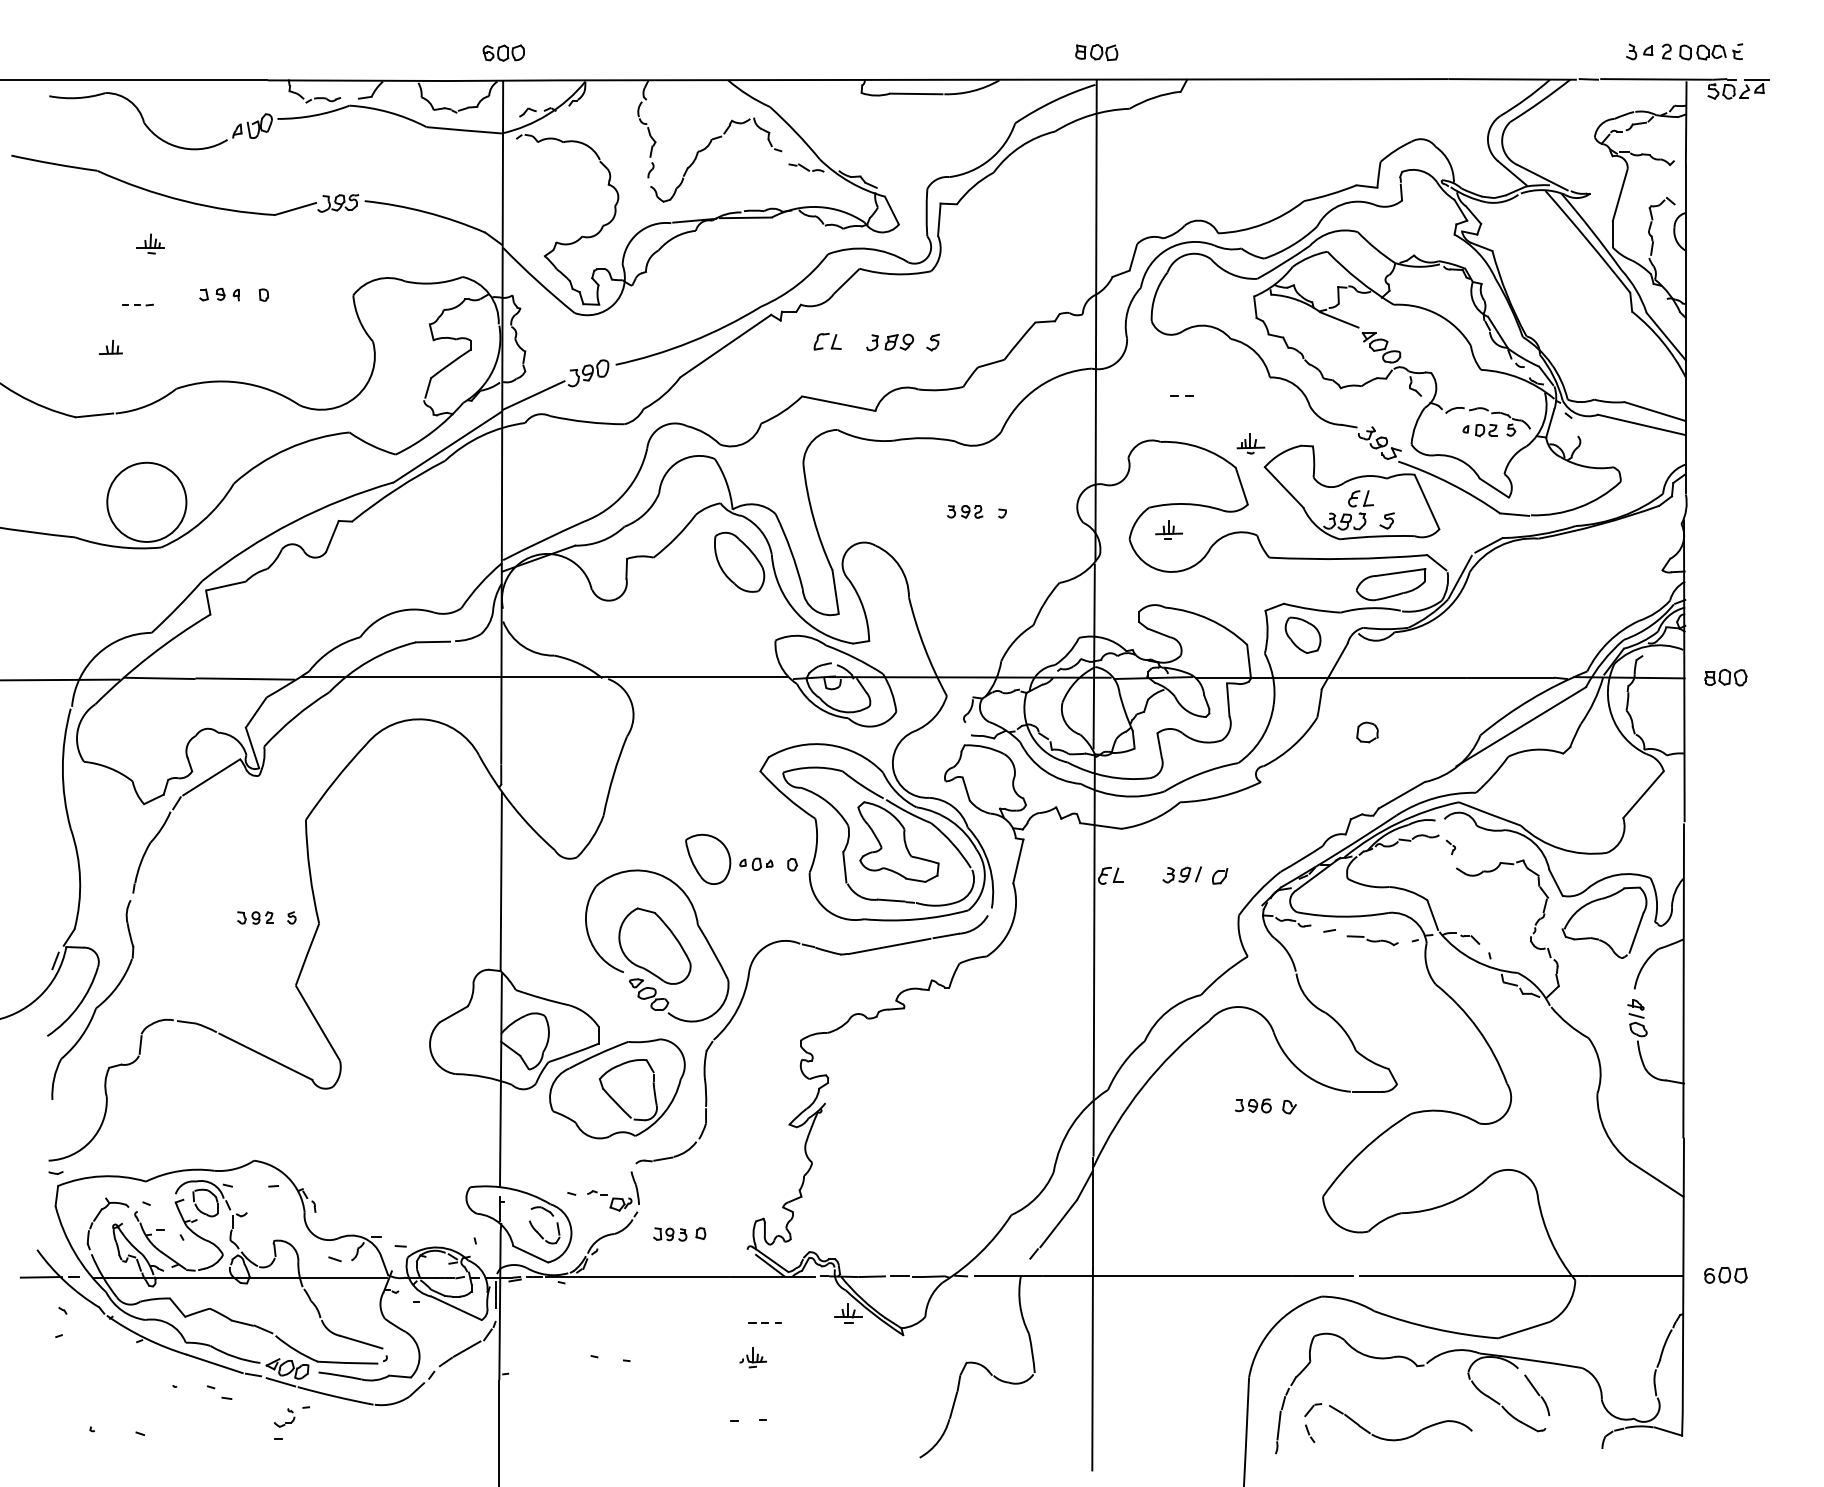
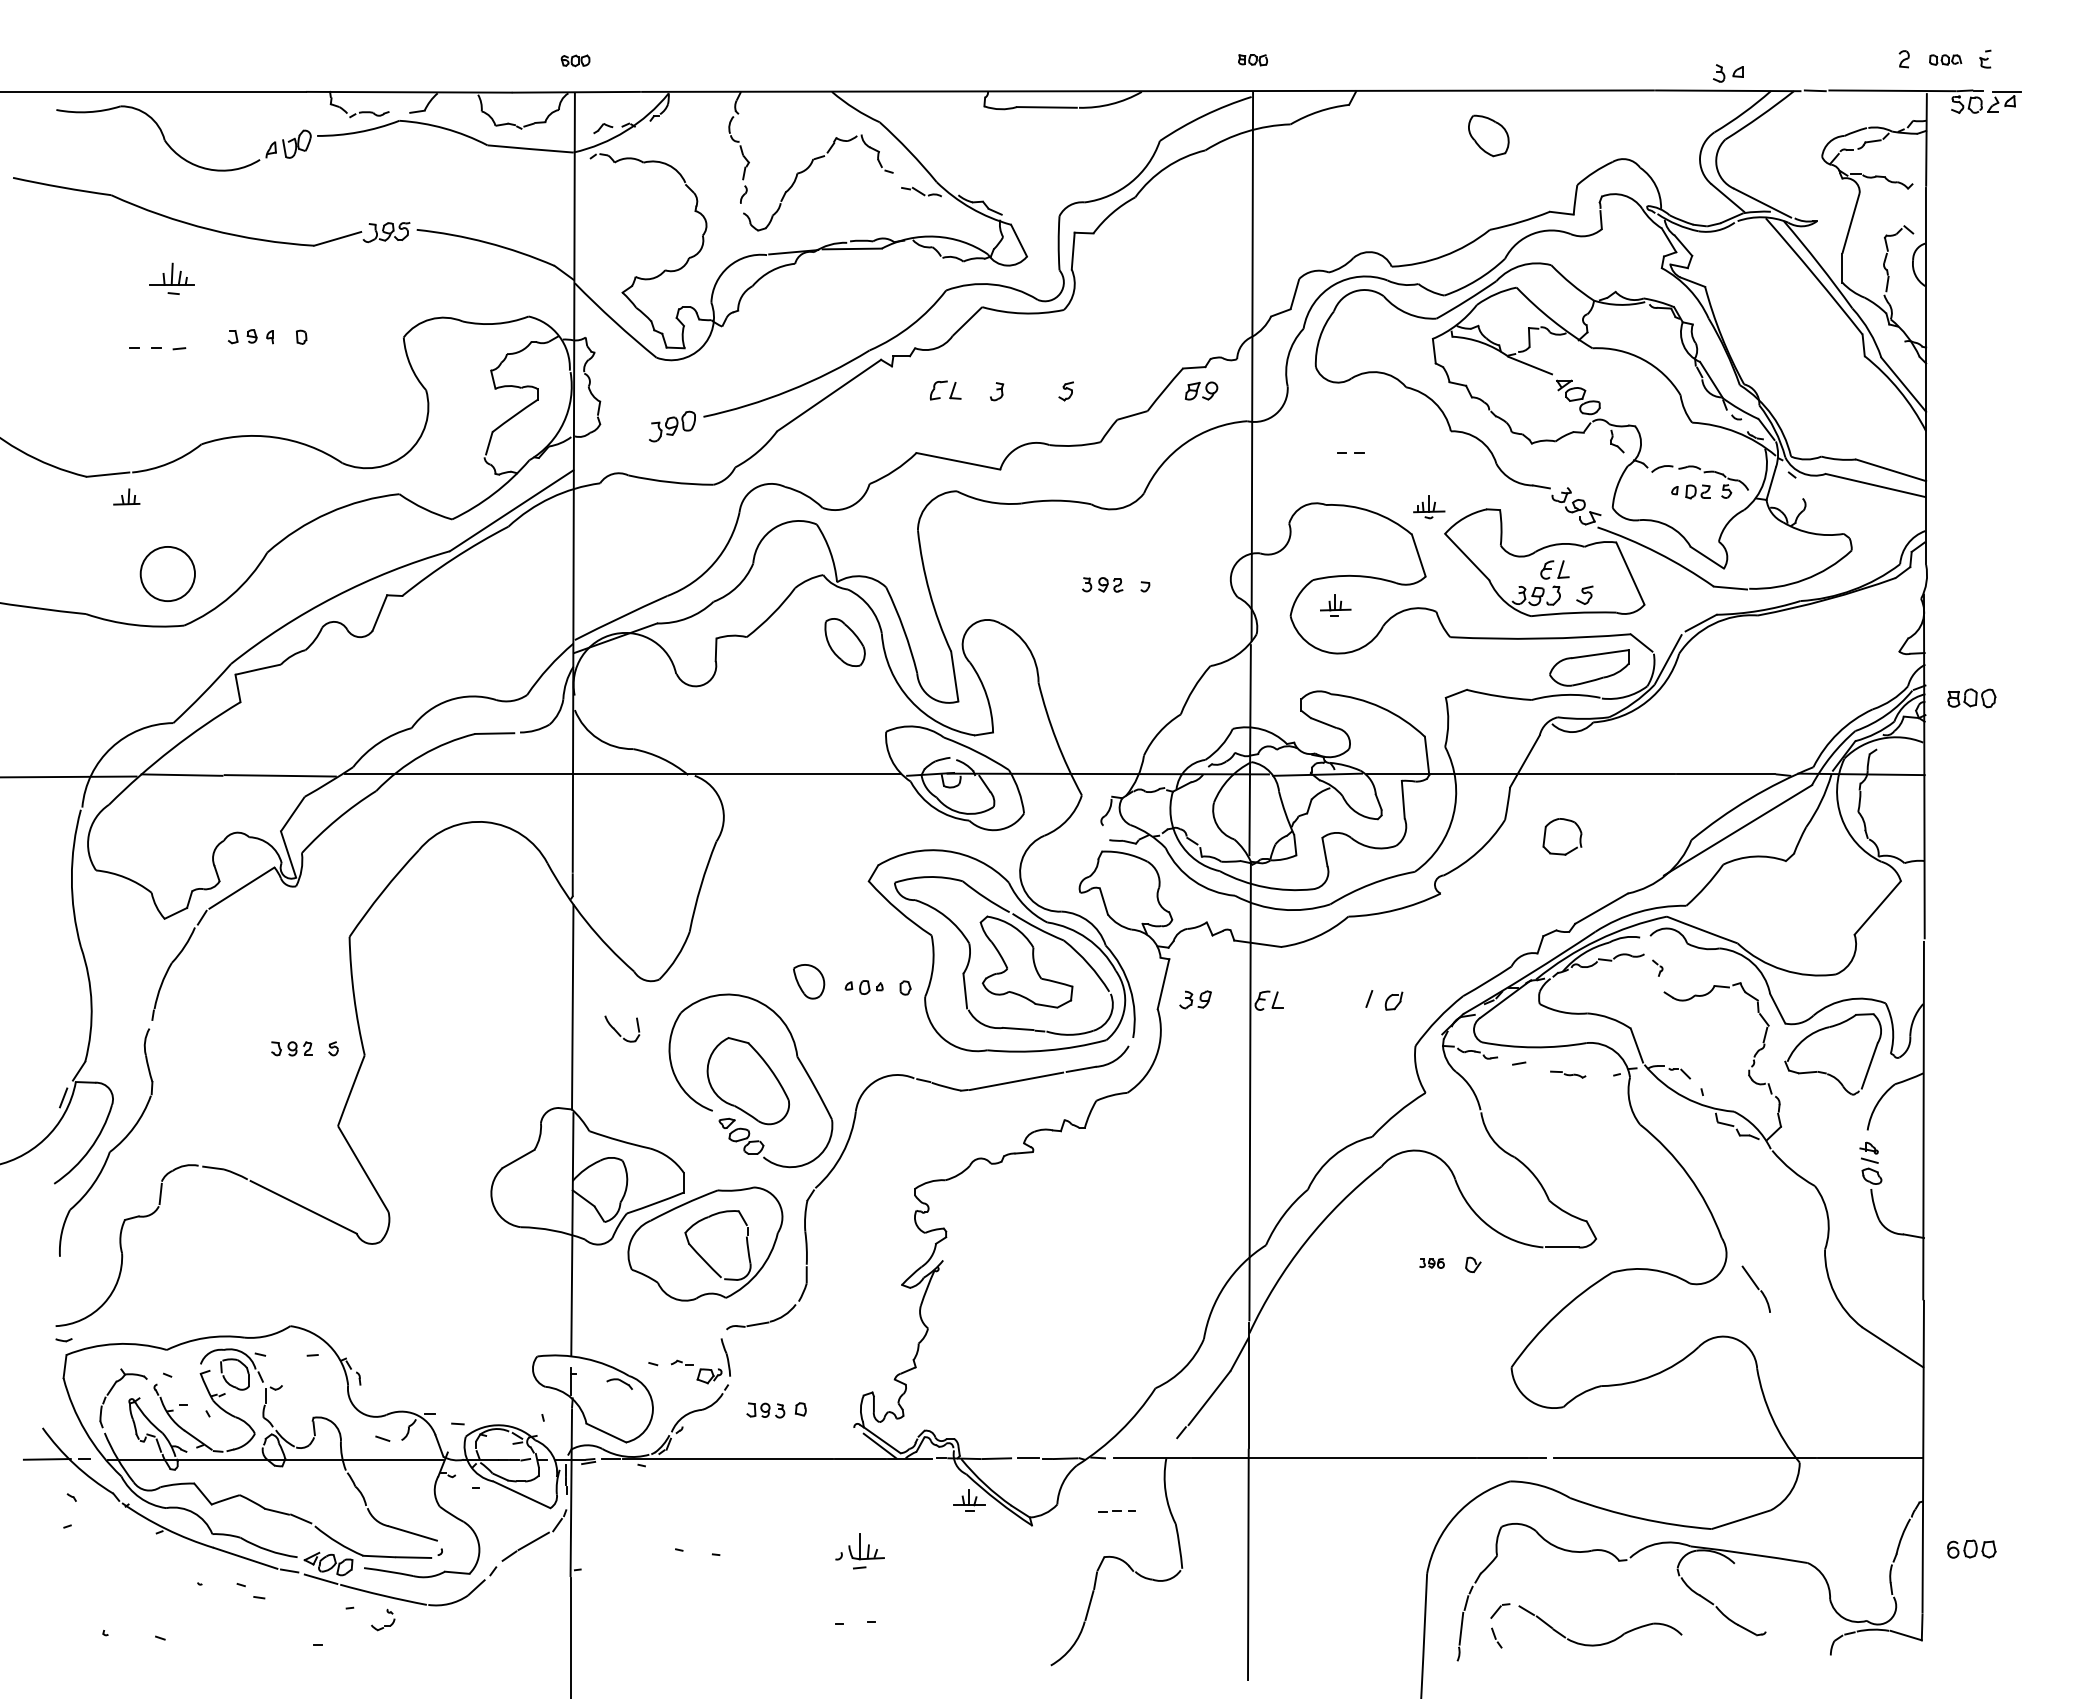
part: (503, 52) -> (575, 60), size x0.6
part: (1096, 52) -> (1252, 59), size x0.6
part: (1639, 52) -> (1728, 73), moved
part: (1702, 52) -> (1945, 59), size x0.6
part: (150, 243) -> (172, 278), size x1.4
part: (137, 304) -> (157, 348), size x1.6
part: (899, 341) -> (1201, 390), moved
part: (110, 346) -> (126, 496), moved
line: (533, 395) -> (609, 451), removed
circle: (146, 501) -> (167, 573), size x0.6
part: (740, 562) -> (845, 642), size x0.7
part: (1302, 634) -> (1488, 135), moved
part: (1725, 677) -> (1971, 698), moved
part: (1367, 732) -> (1562, 836), size x1.6
part: (707, 859) -> (808, 981), size x0.6
part: (1176, 874) -> (1195, 999), moved
part: (1371, 940) -> (1567, 1074), size x0.6
part: (1252, 1105) -> (1431, 1263), size x0.6
part: (544, 1231) -> (622, 1028), moved
part: (1725, 1274) -> (1971, 1548), moved
part: (764, 1322) -> (1116, 1511), moved
part: (753, 1357) -> (860, 1551), size x1.6
part: (1536, 1394) -> (1755, 1288), moved
part: (285, 1422) -> (384, 1625), moved

